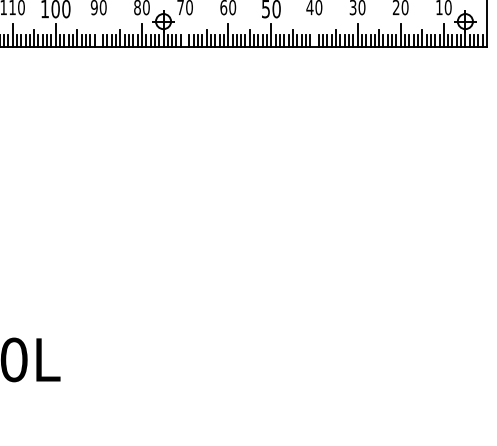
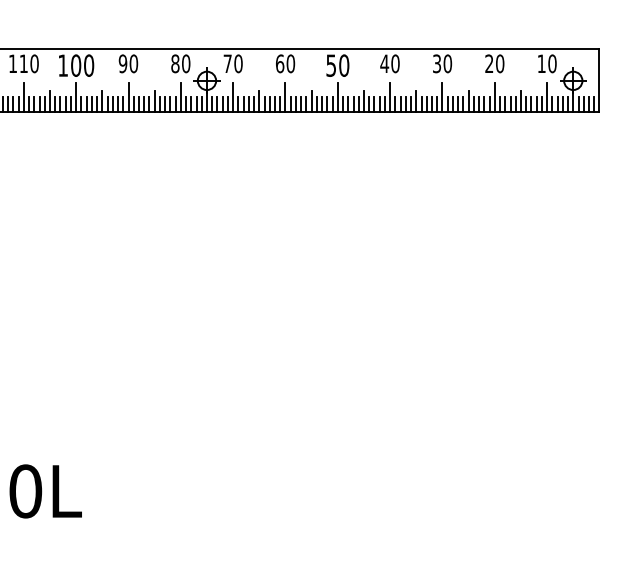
line: (98, 35) -> (128, 97), added
line: (185, 35) -> (233, 97), added
line: (314, 35) -> (390, 97), added

